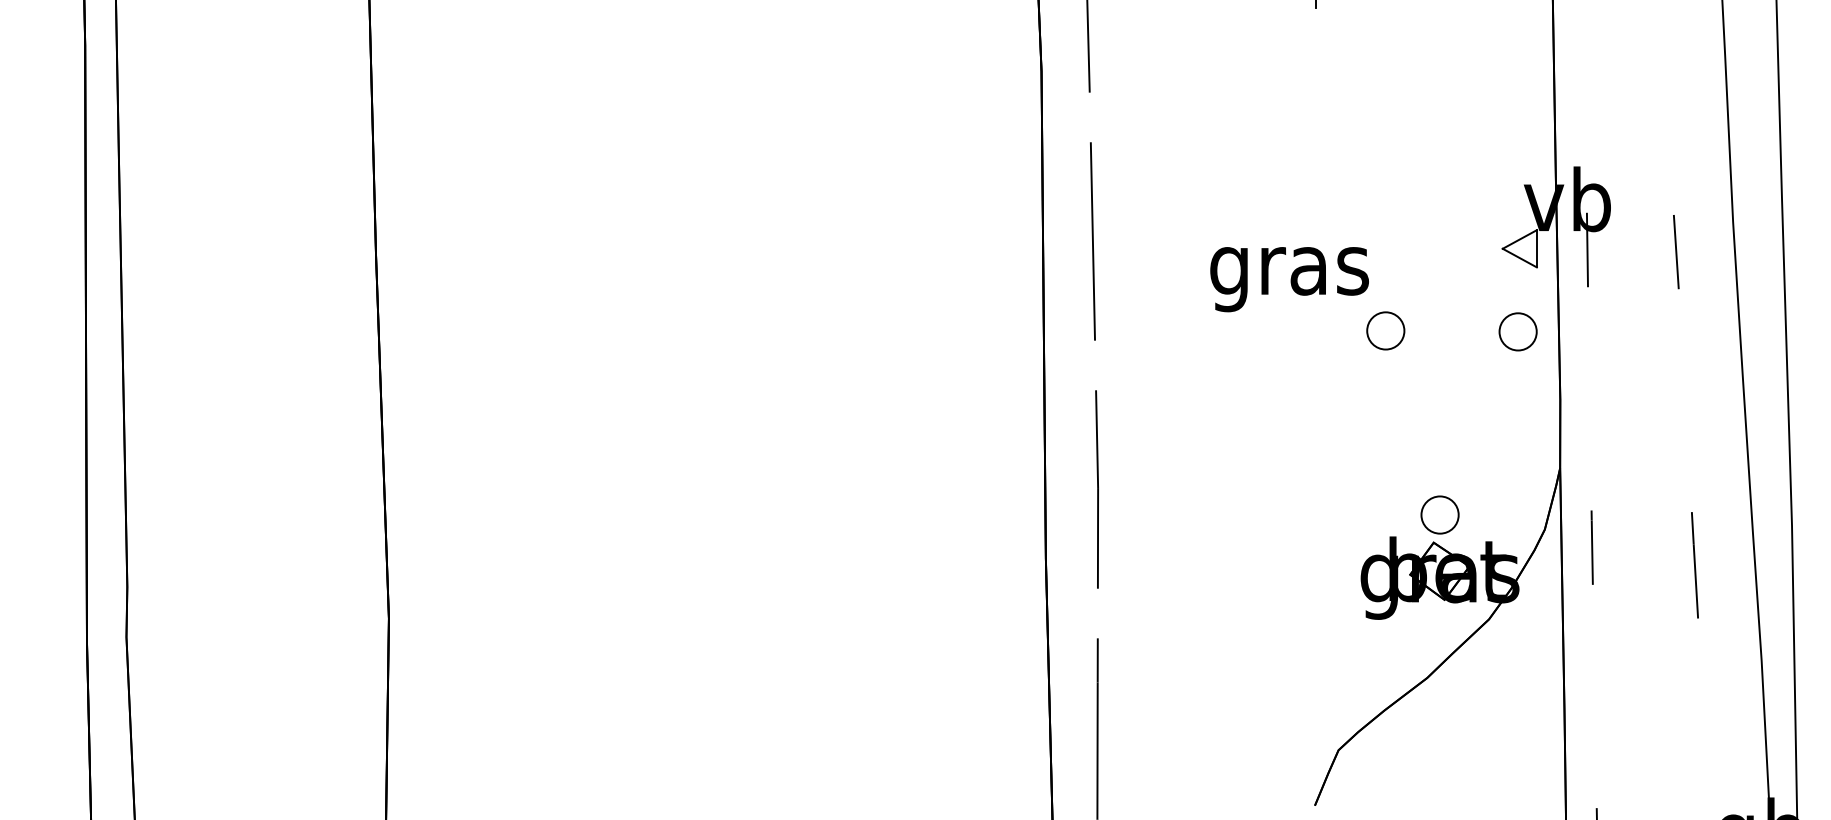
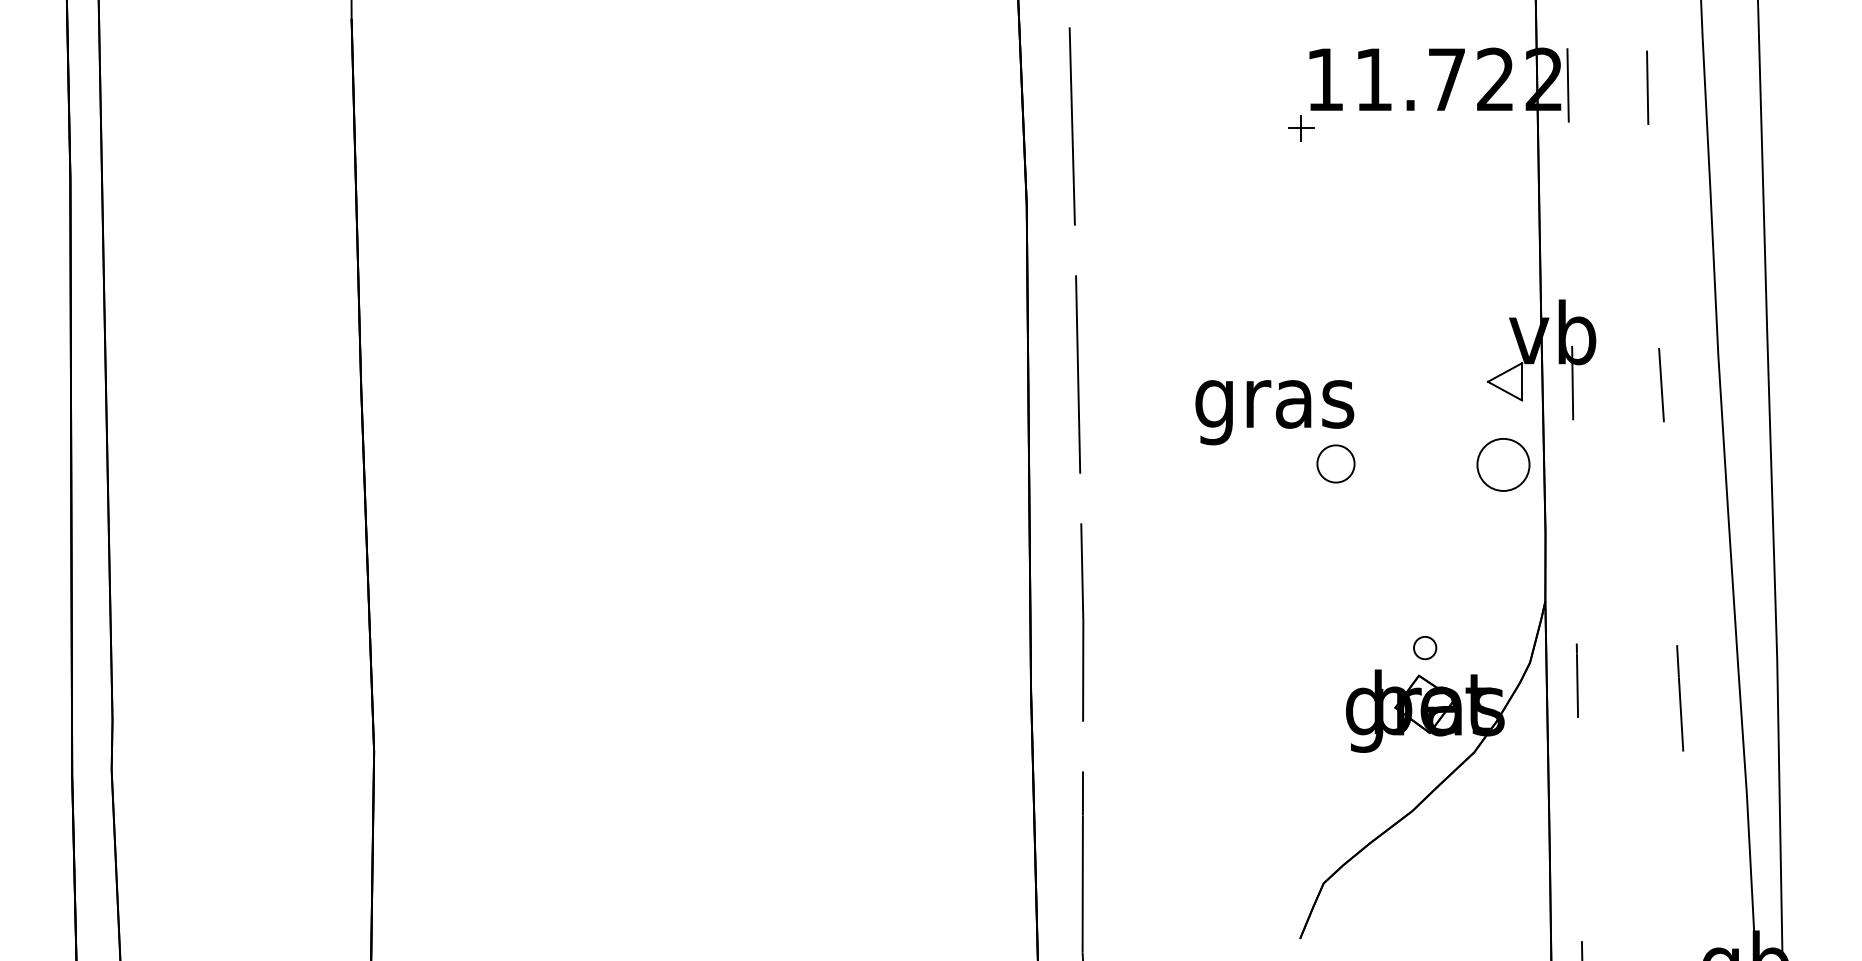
part: (1385, 330) -> (1335, 463), moved
part: (1517, 331) -> (1502, 464), size x1.4
part: (1439, 514) -> (1424, 647), size x0.6

